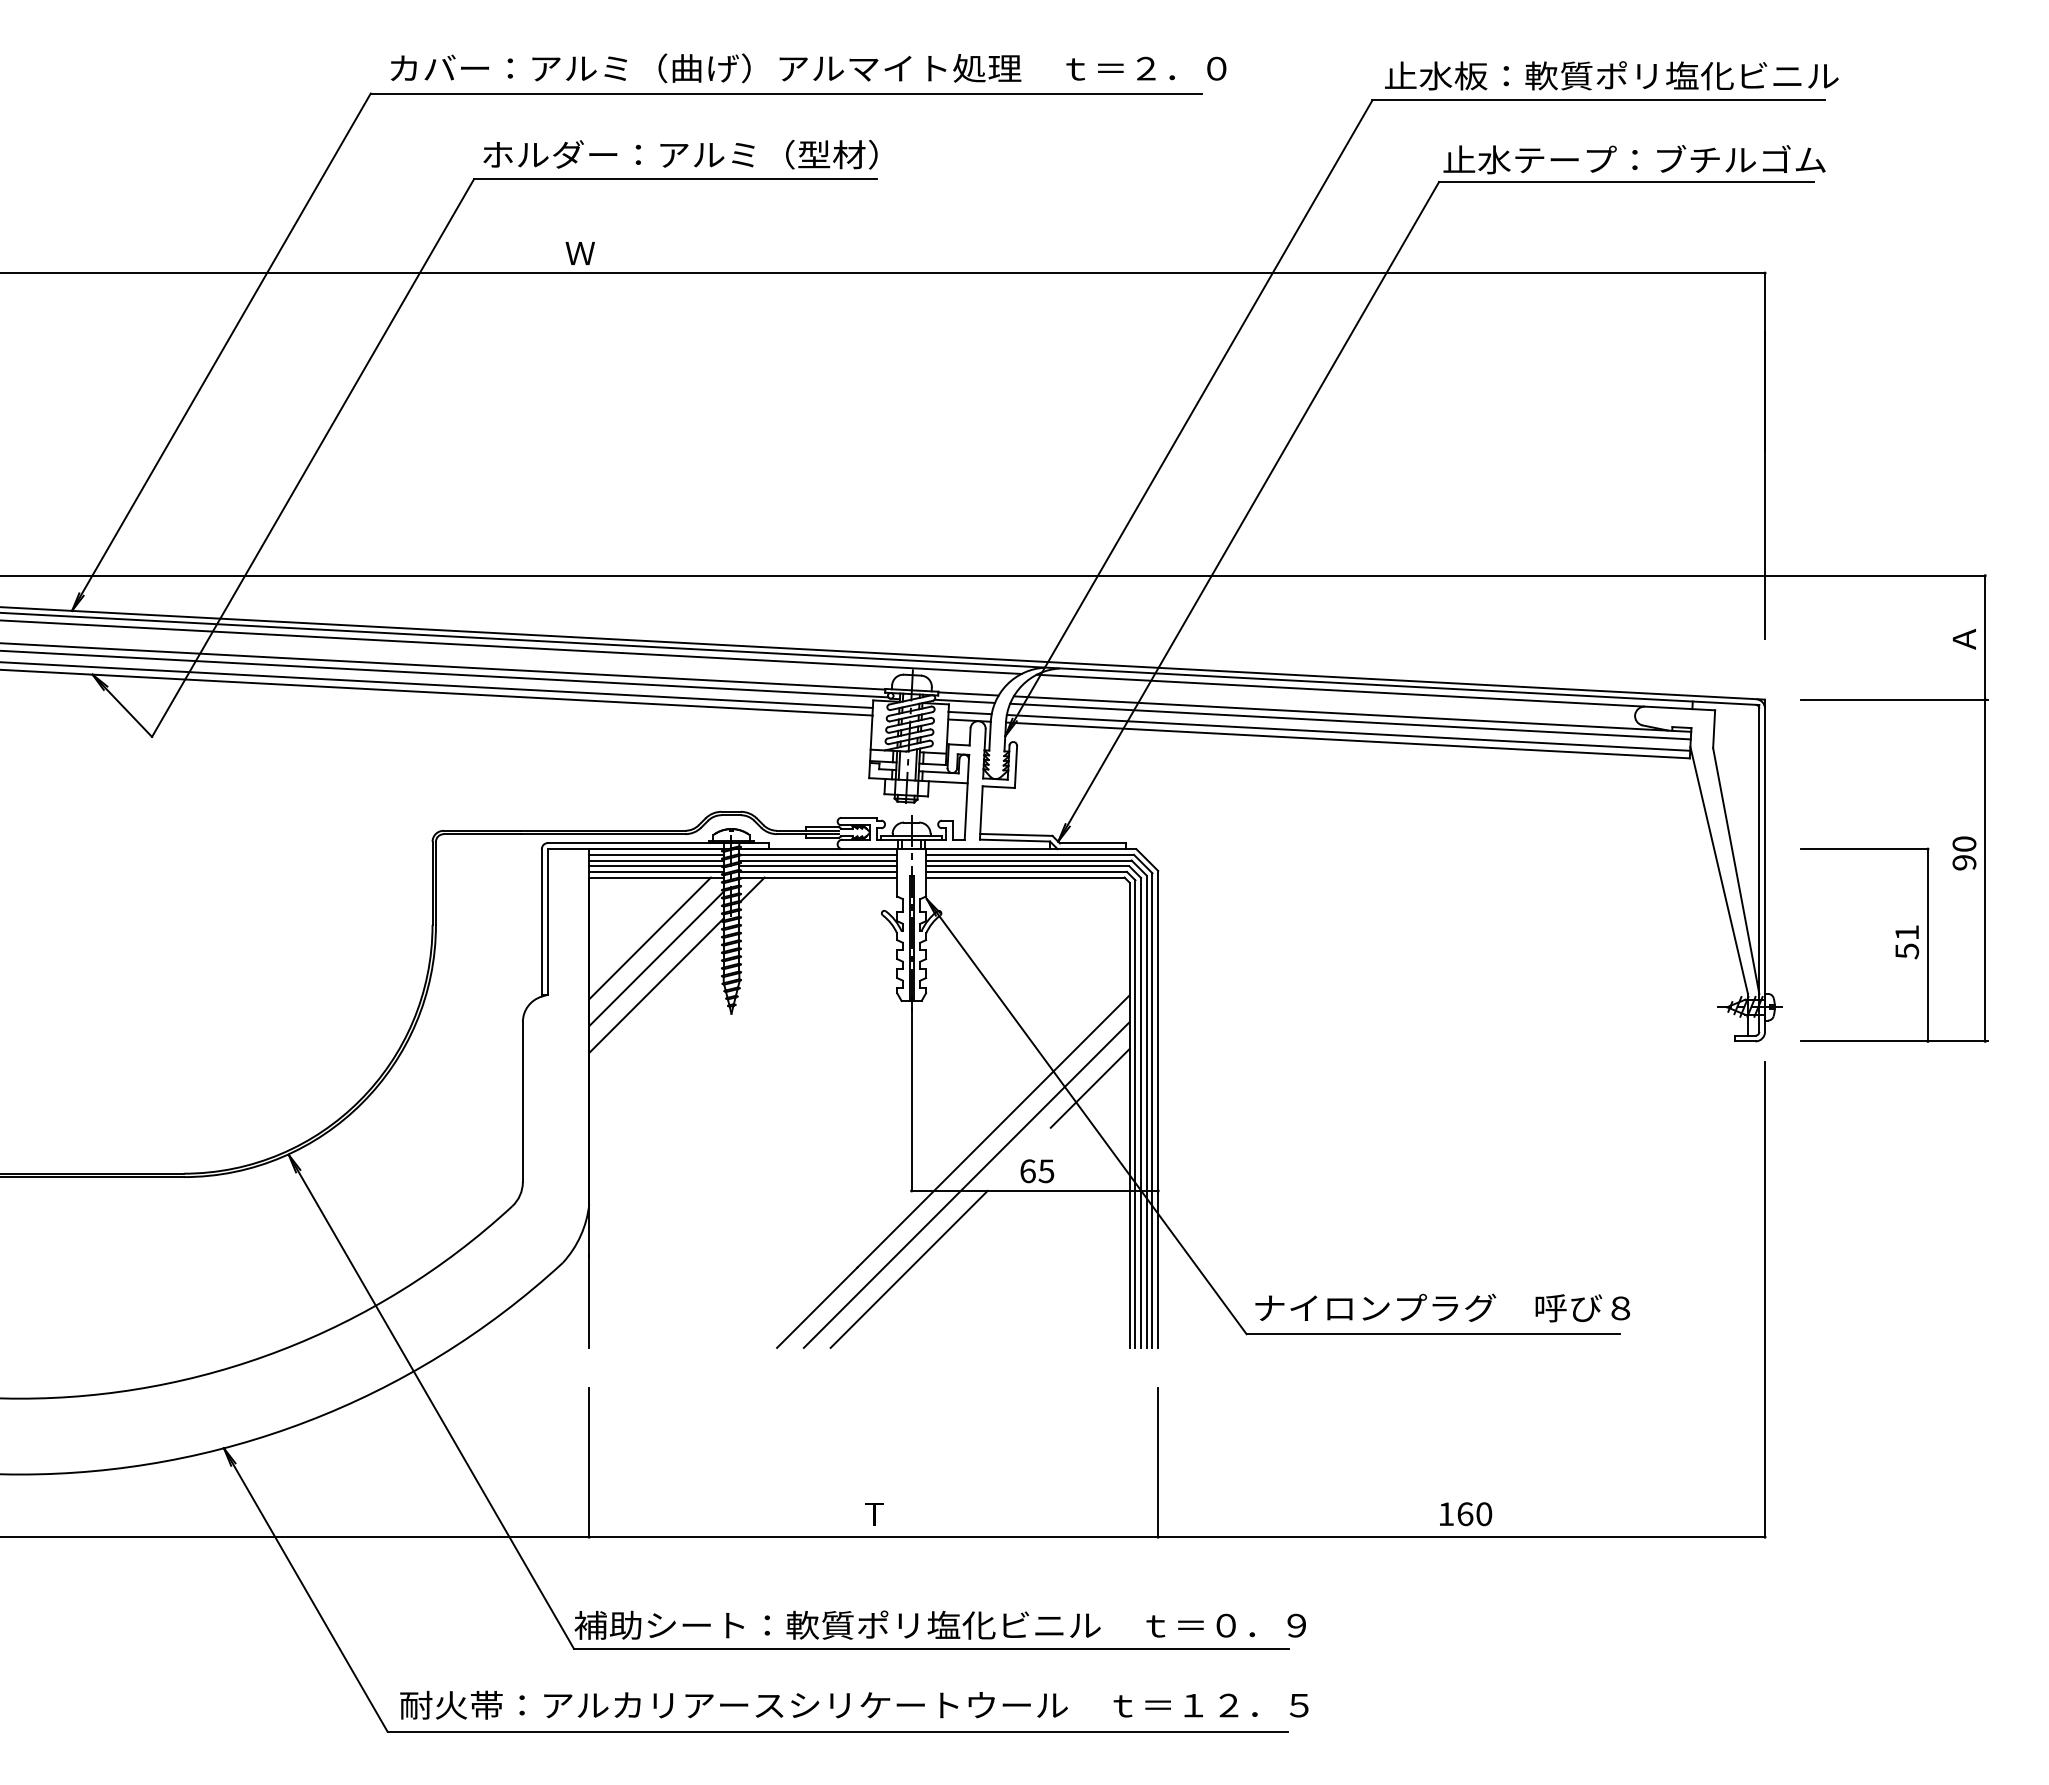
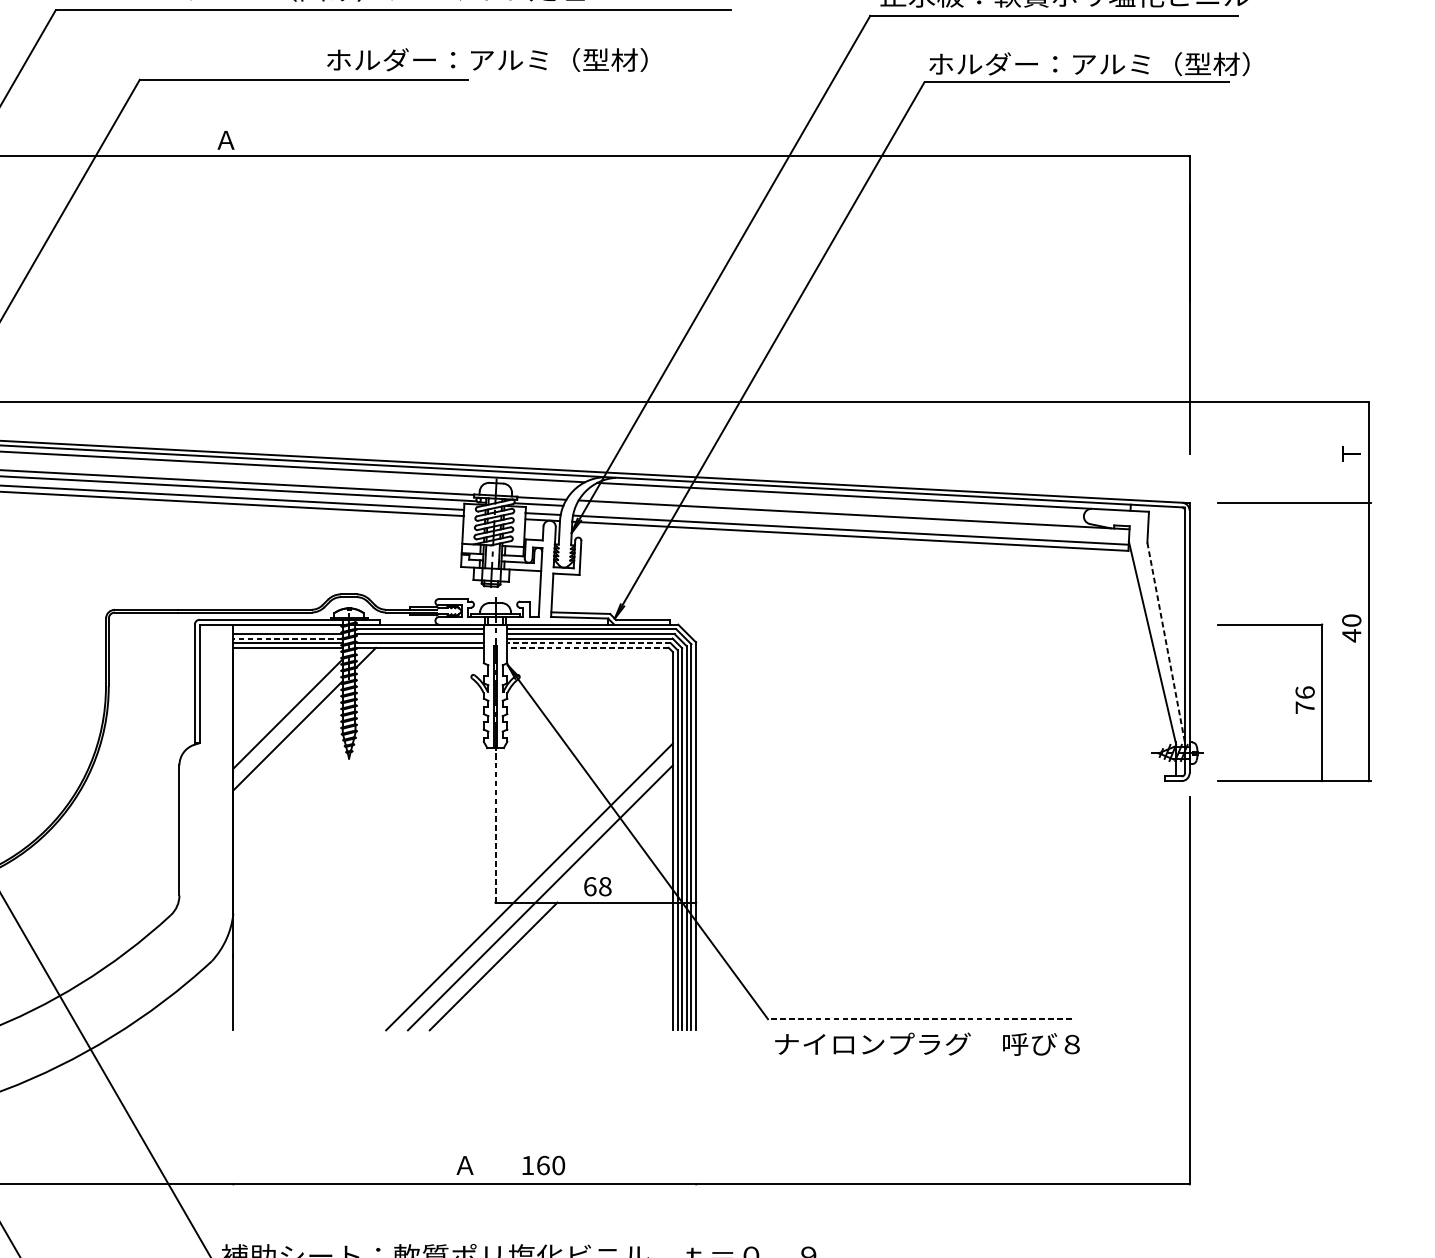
text: (680, 154) -> (487, 59), moved
text: (1640, 159) -> (1088, 63), 止水テープ：ブチルゴム -> ホルダー：アルミ（型材）
text: (579, 253) -> (225, 140), Ｗ -> Ａ
text: (1963, 638) -> (1350, 453), Ａ -> Ｔ
line: (1350, 721) -> (852, 520), removed
line: (656, 854) -> (288, 629), removed
text: (1964, 862) -> (1351, 635), 90 -> 40
line: (655, 866) -> (287, 638), solid -> dashed
line: (817, 866) -> (419, 638), removed
line: (1026, 871) -> (588, 642), solid -> dashed
line: (1736, 871) -> (1166, 642), solid -> dashed
line: (1025, 877) -> (588, 647), solid -> dashed
line: (650, 938) -> (283, 697), removed
text: (1907, 941) -> (1305, 699), 51 -> 76
line: (1089, 1087) -> (640, 818), removed
line: (911, 1093) -> (495, 823), solid -> dashed
text: (1046, 1171) -> (605, 886), 65 -> 68
text: (1442, 1307) -> (927, 1043), moved
line: (1433, 1334) -> (919, 1019), solid -> dashed
line: (589, 1462) -> (233, 1123), removed
line: (1158, 1462) -> (696, 1123), removed
text: (873, 1513) -> (464, 1164), Ｔ -> Ａ
text: (1466, 1514) -> (544, 1165), moved

